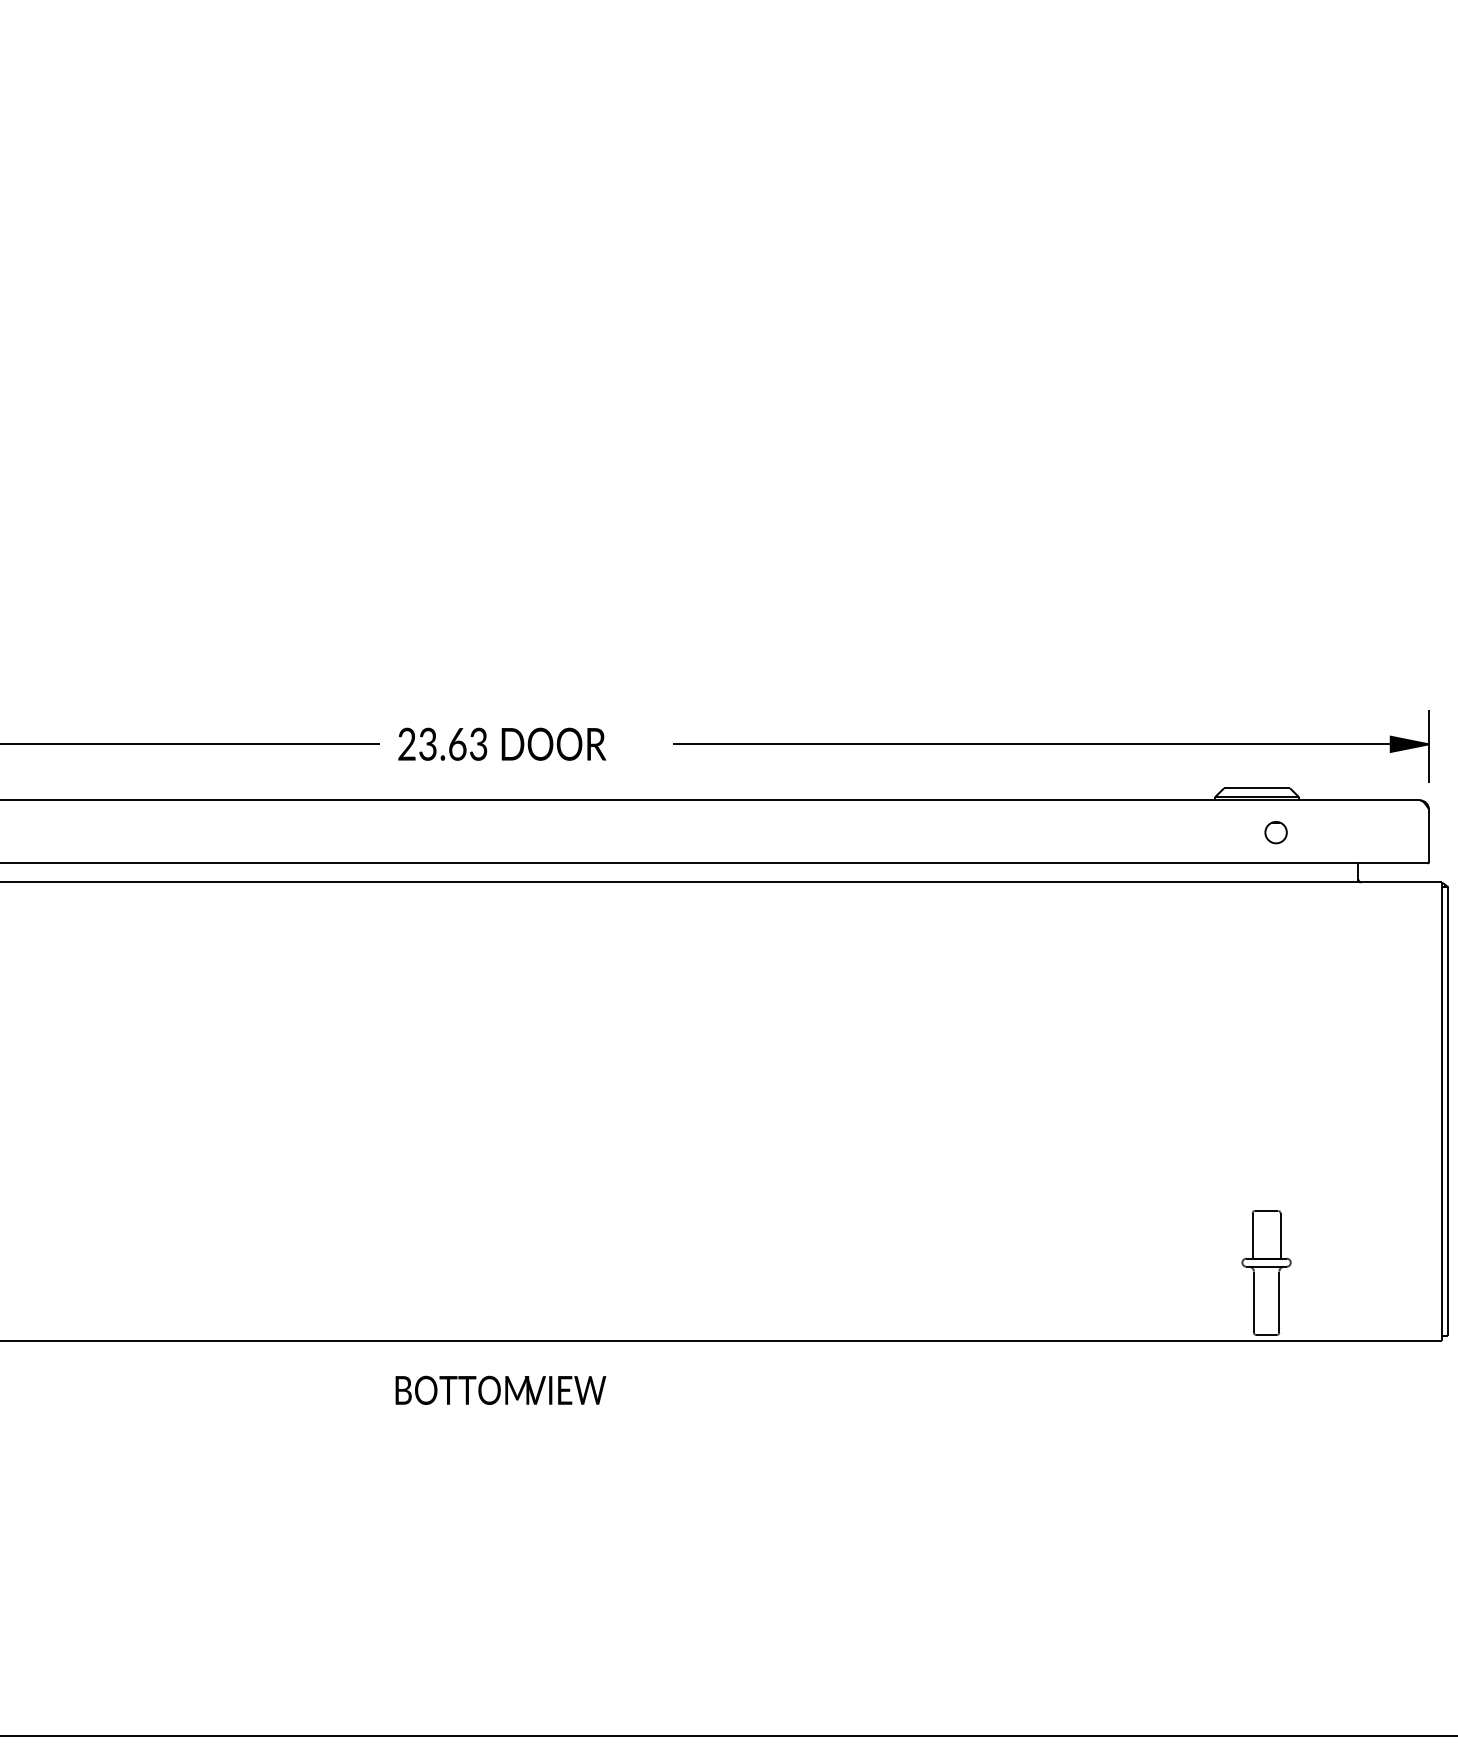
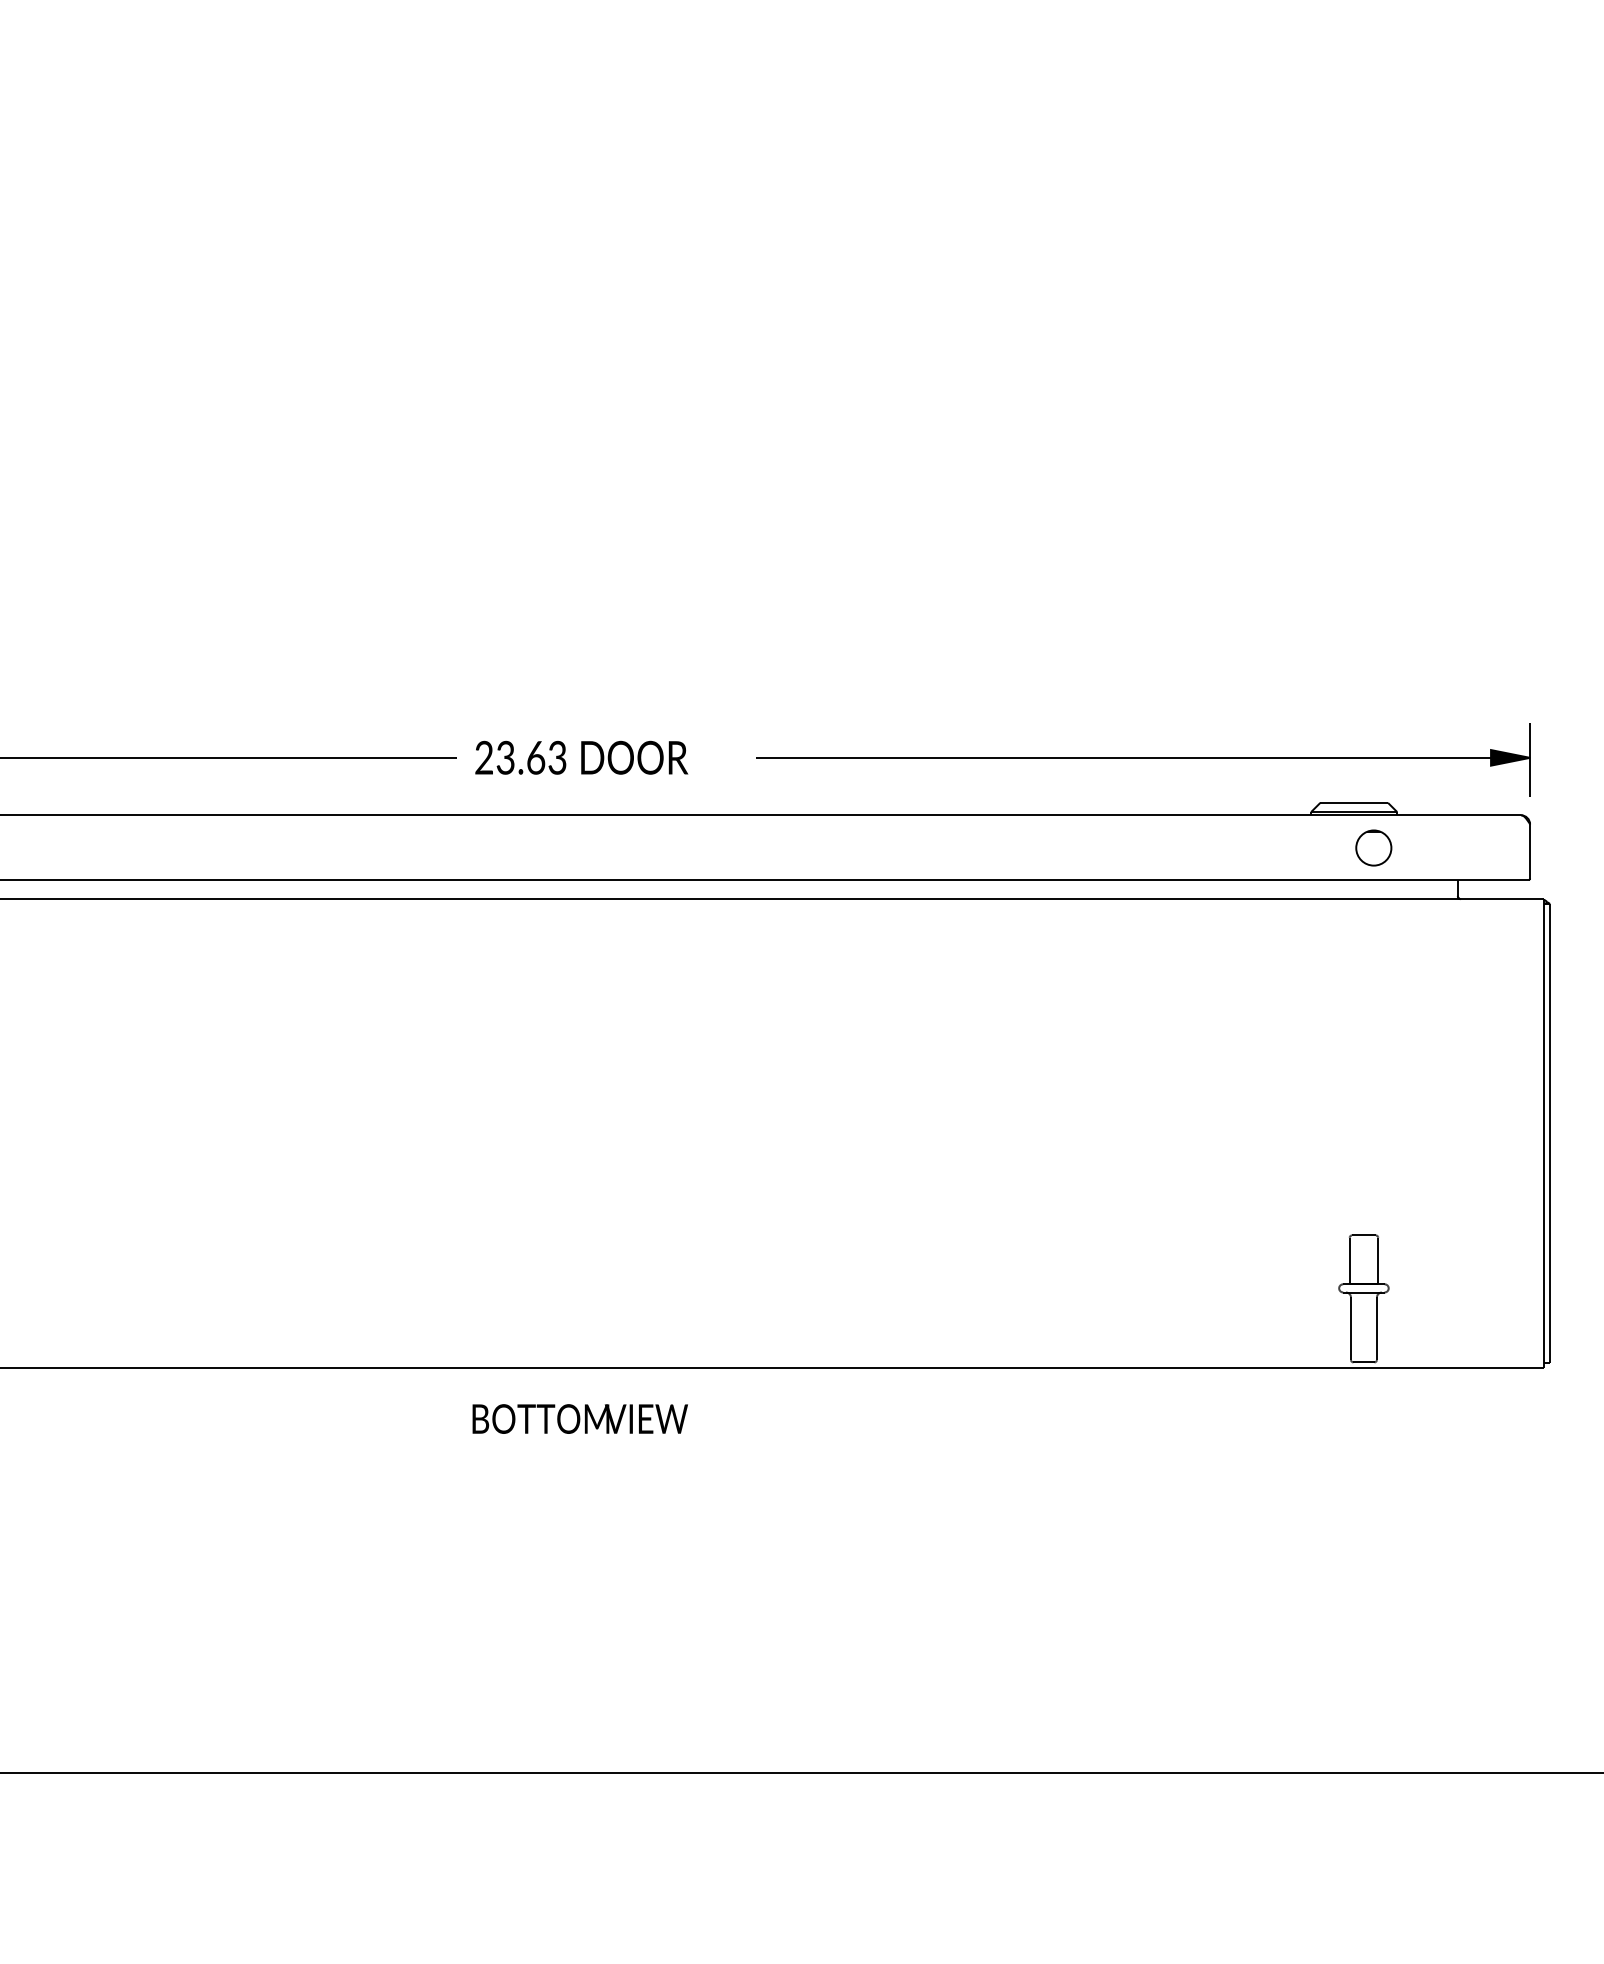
part: (1275, 832) -> (1373, 848), size x1.6

